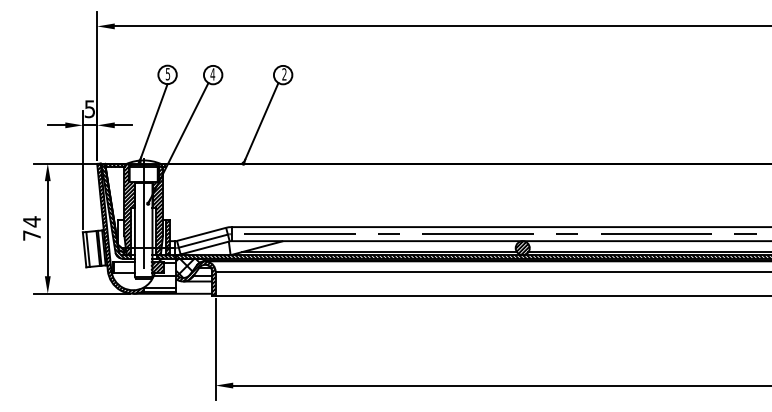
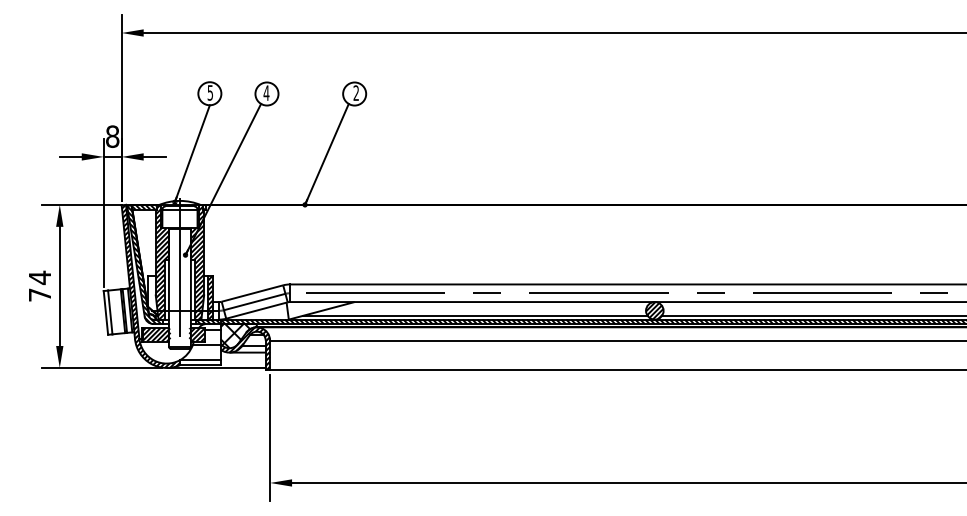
text: (89, 109) -> (112, 136), 5 -> 8
hatch: (124, 267) -> (156, 334), added

